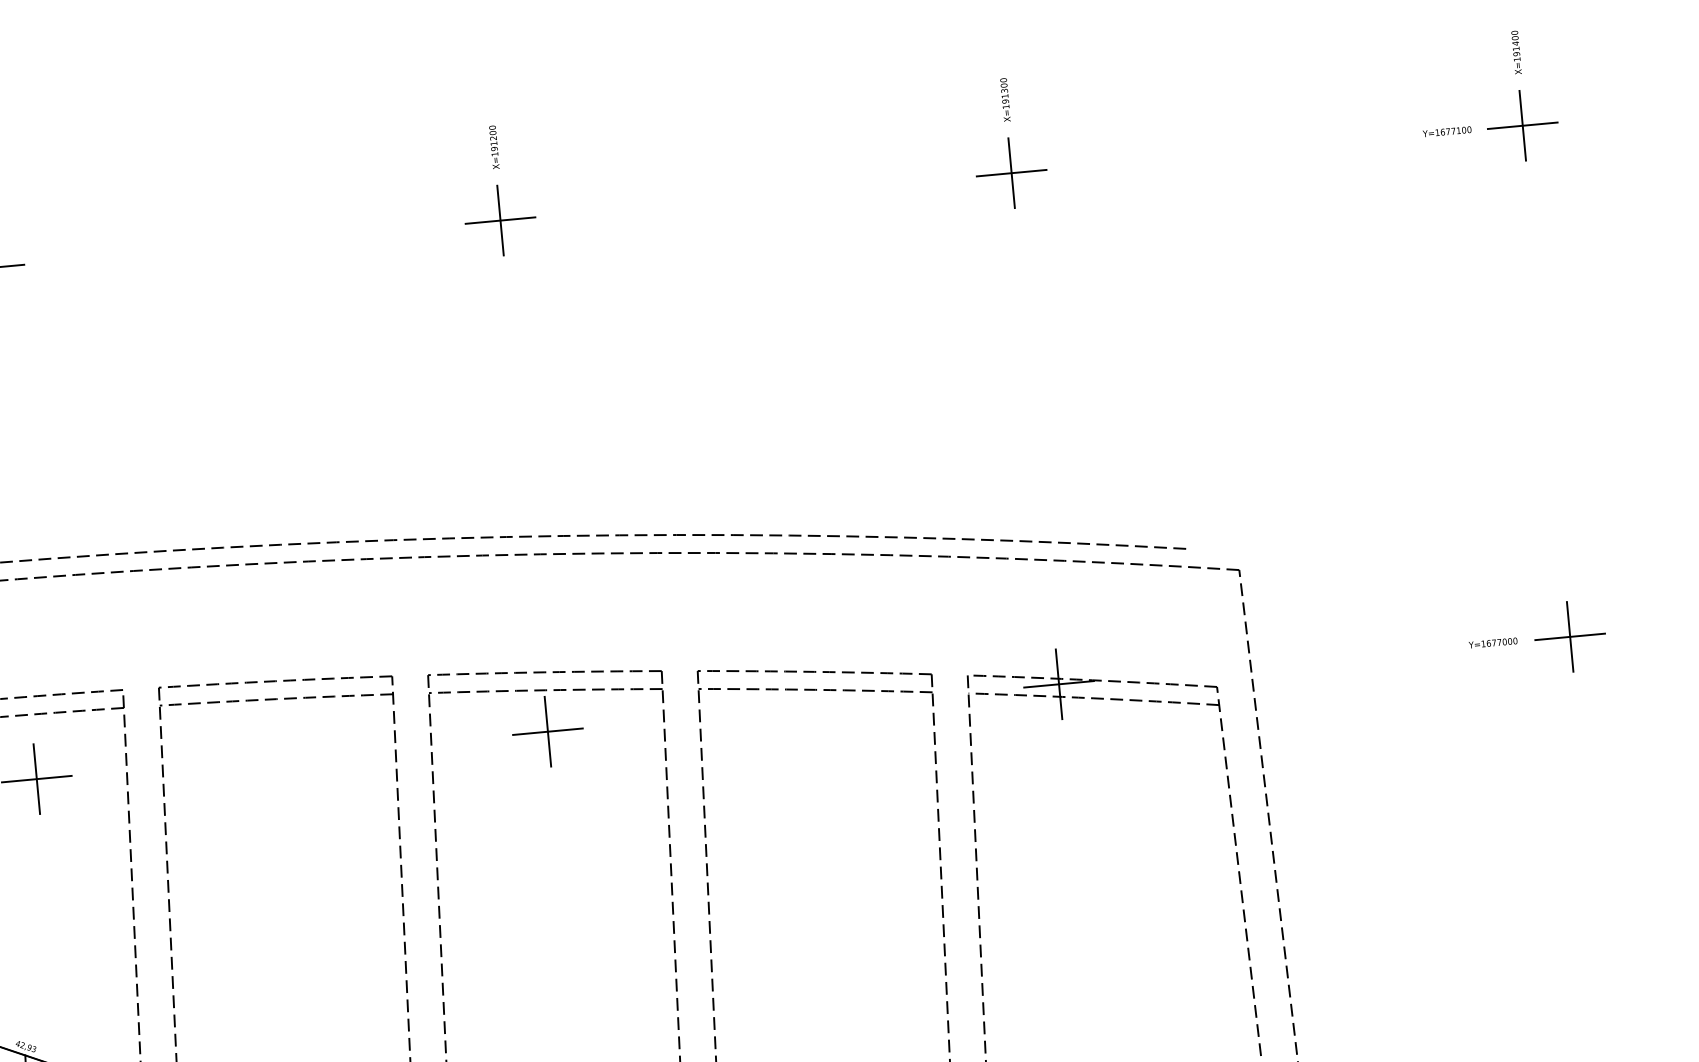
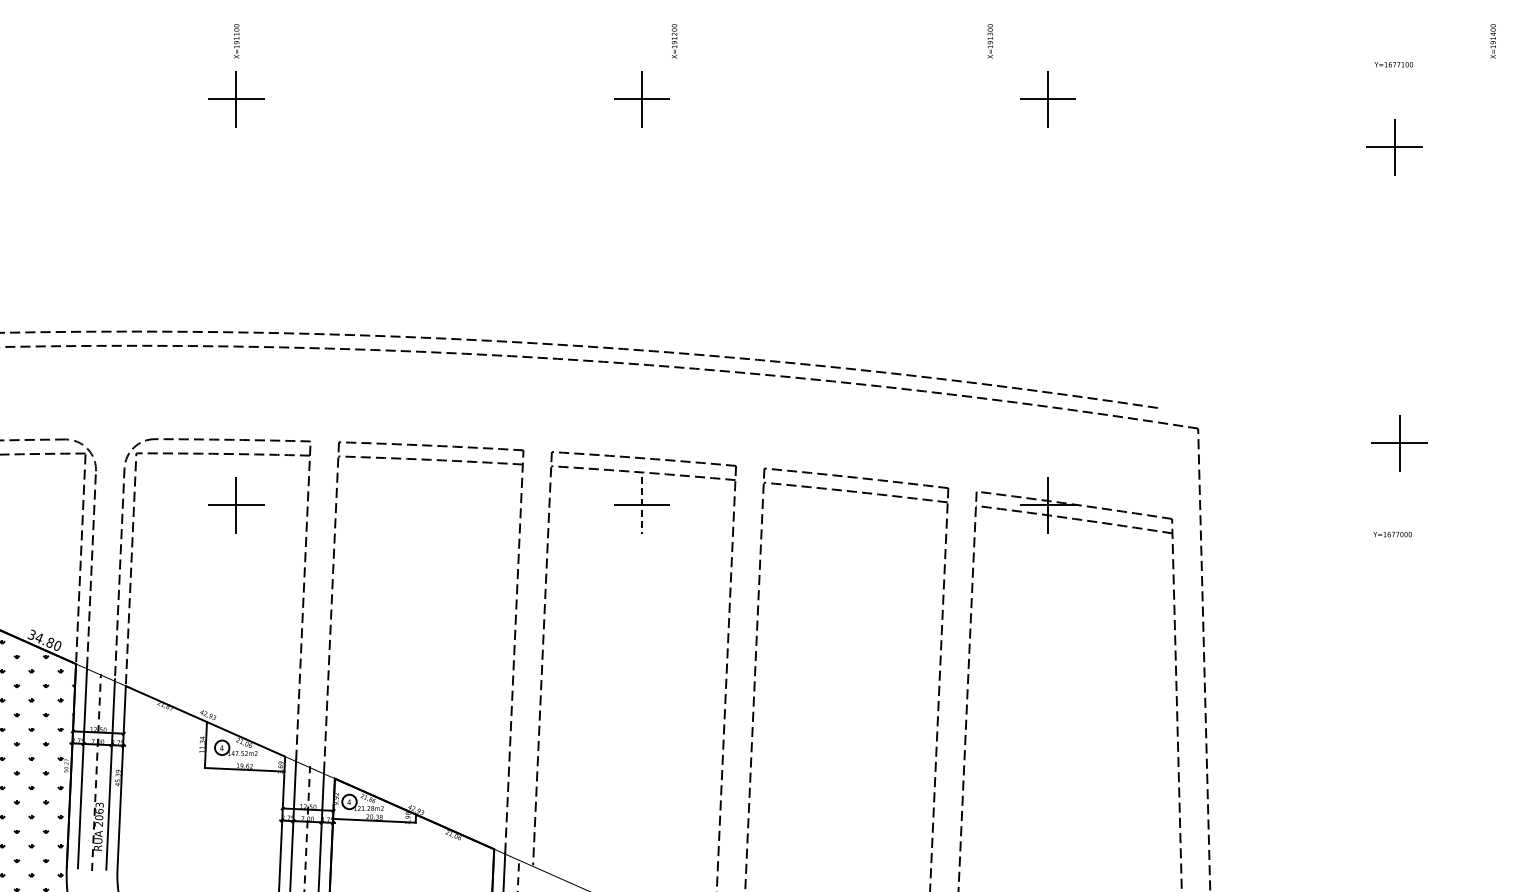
text: (1515, 52) -> (1492, 41), moved
text: (1005, 100) -> (990, 41), moved
part: (1522, 125) -> (1394, 147), moved
text: (1446, 131) -> (1393, 64), moved
text: (494, 147) -> (674, 41), moved
part: (1569, 637) -> (1399, 443), moved
text: (1492, 642) -> (1392, 534), moved
line: (548, 731) -> (642, 505), solid -> dashed

